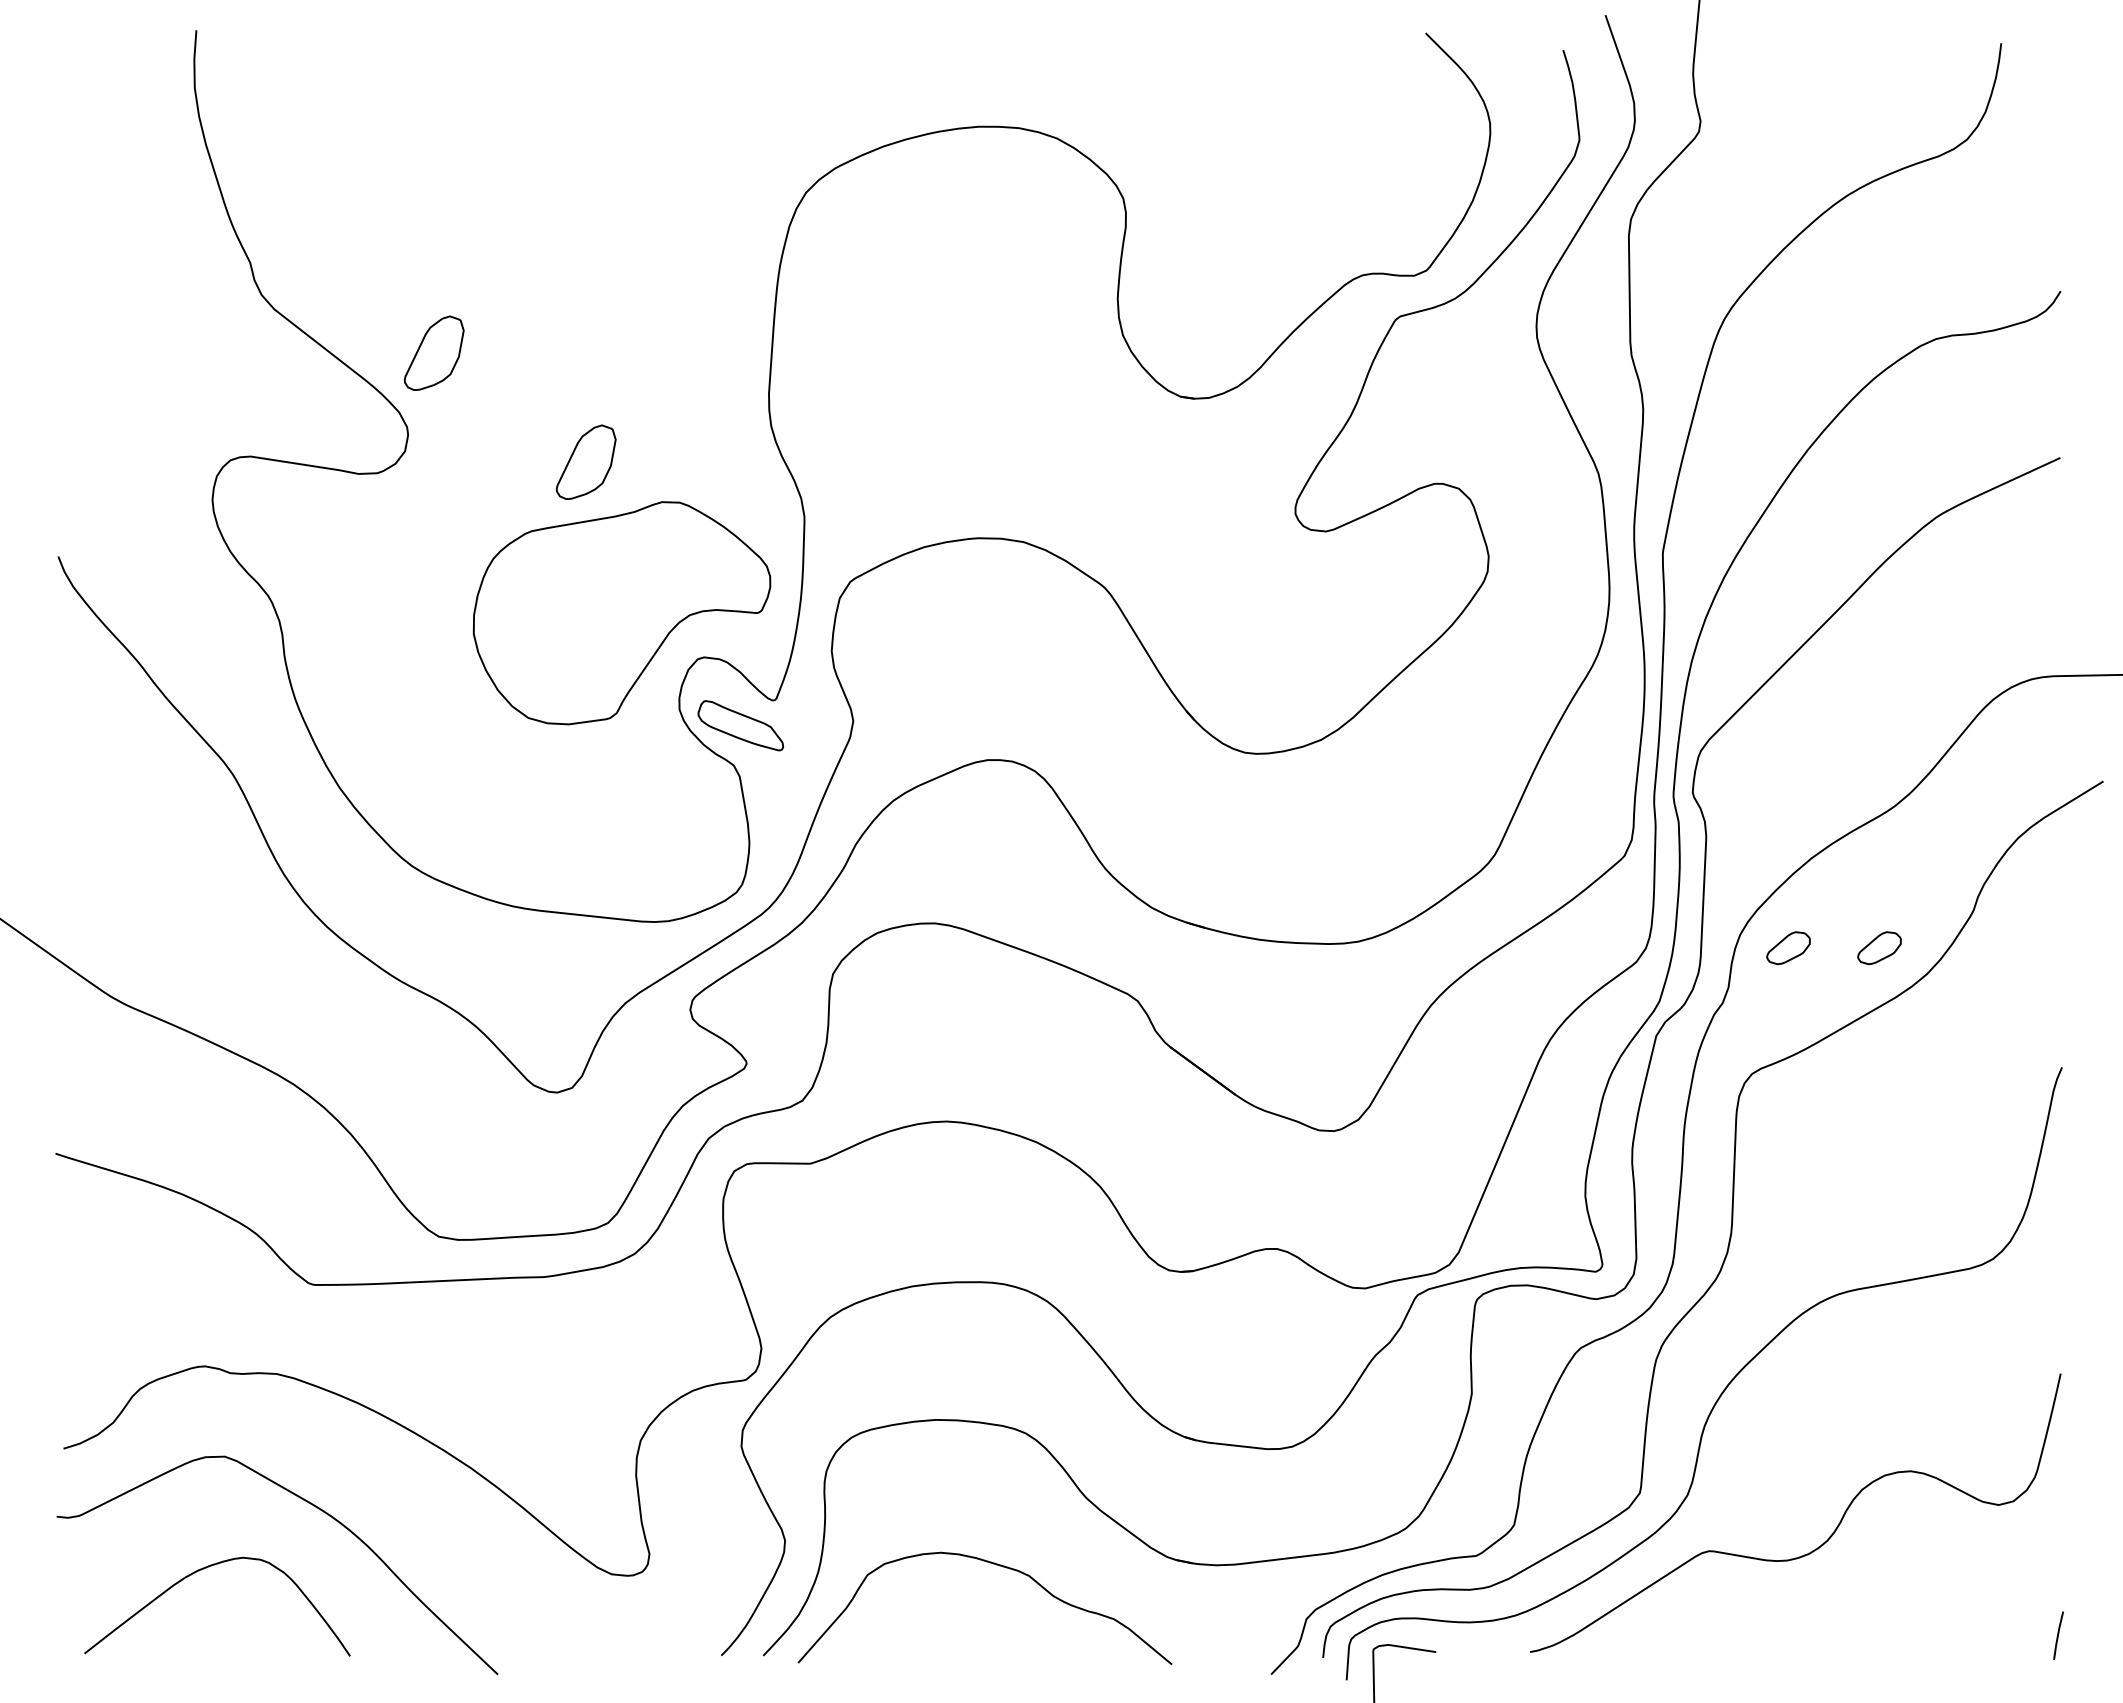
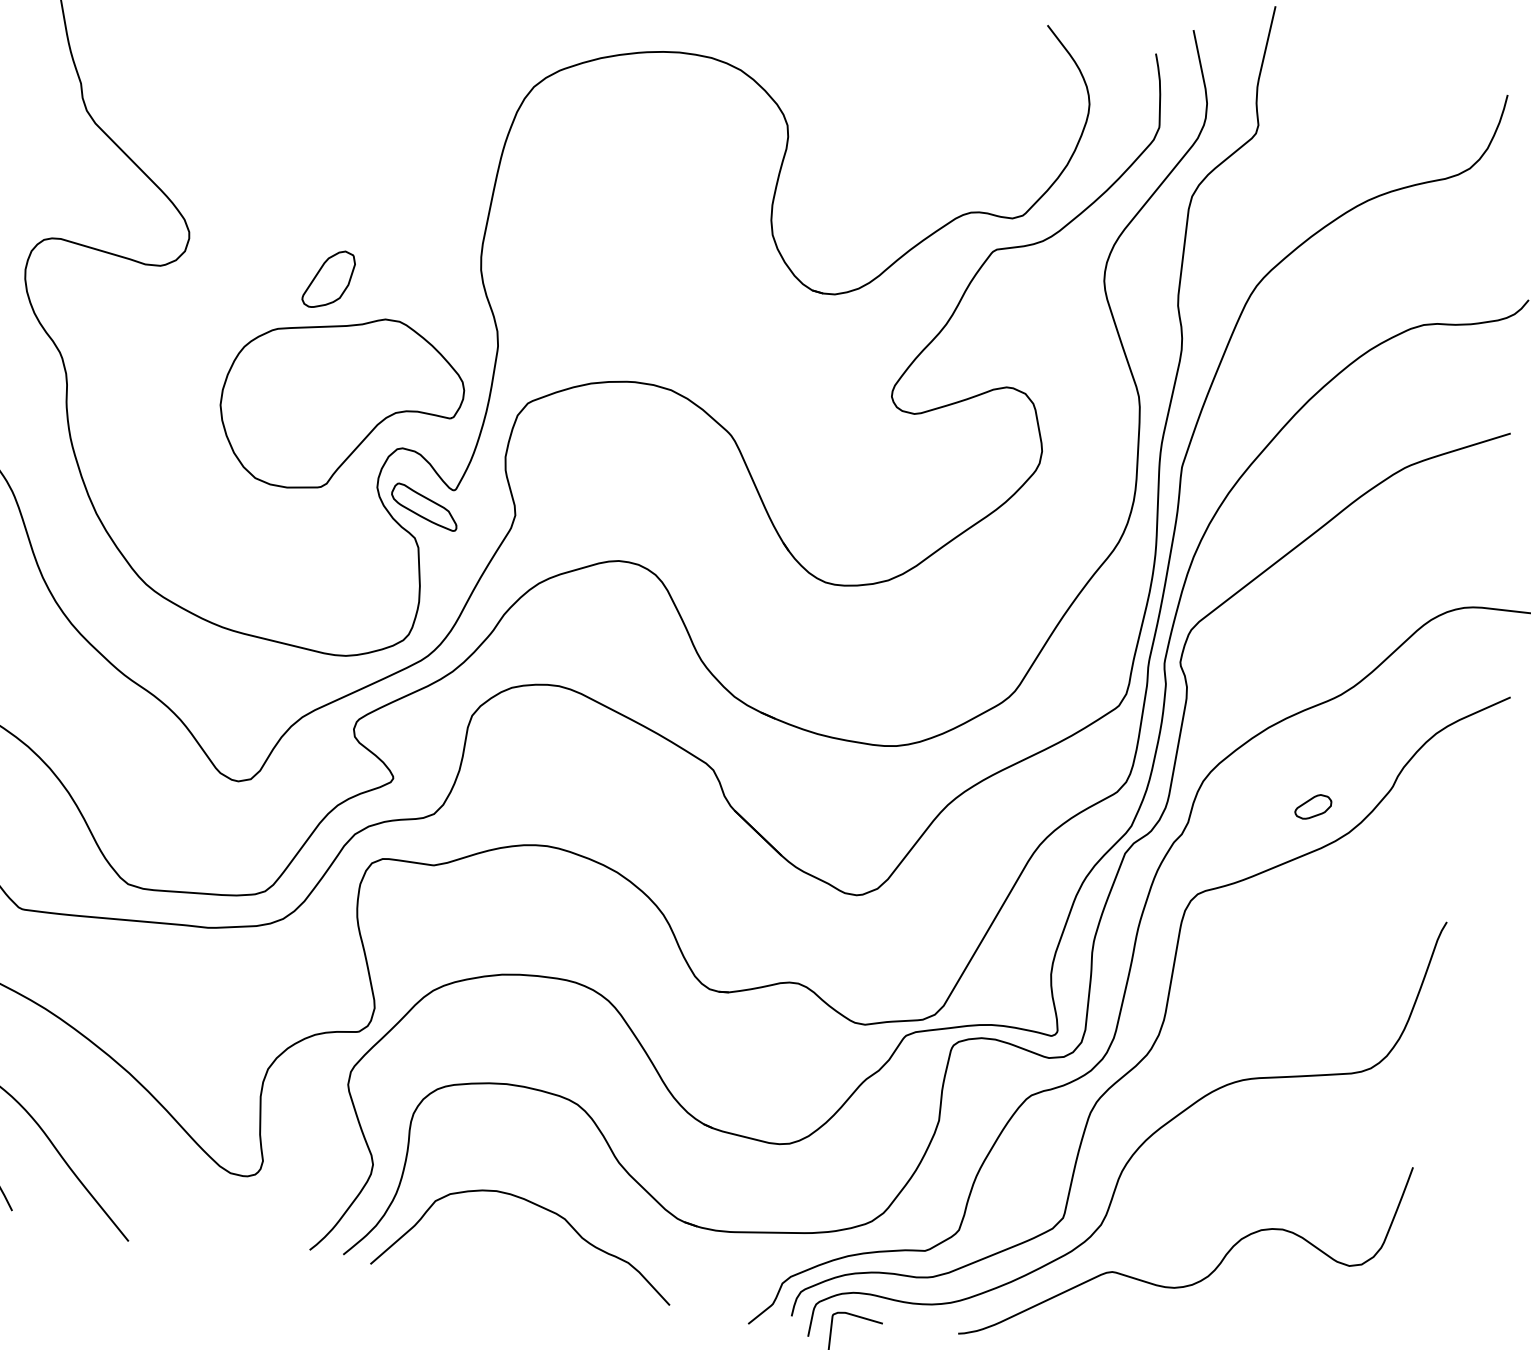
part: (433, 352) -> (218, 175), removed
part: (1788, 948) -> (1240, 797), removed

